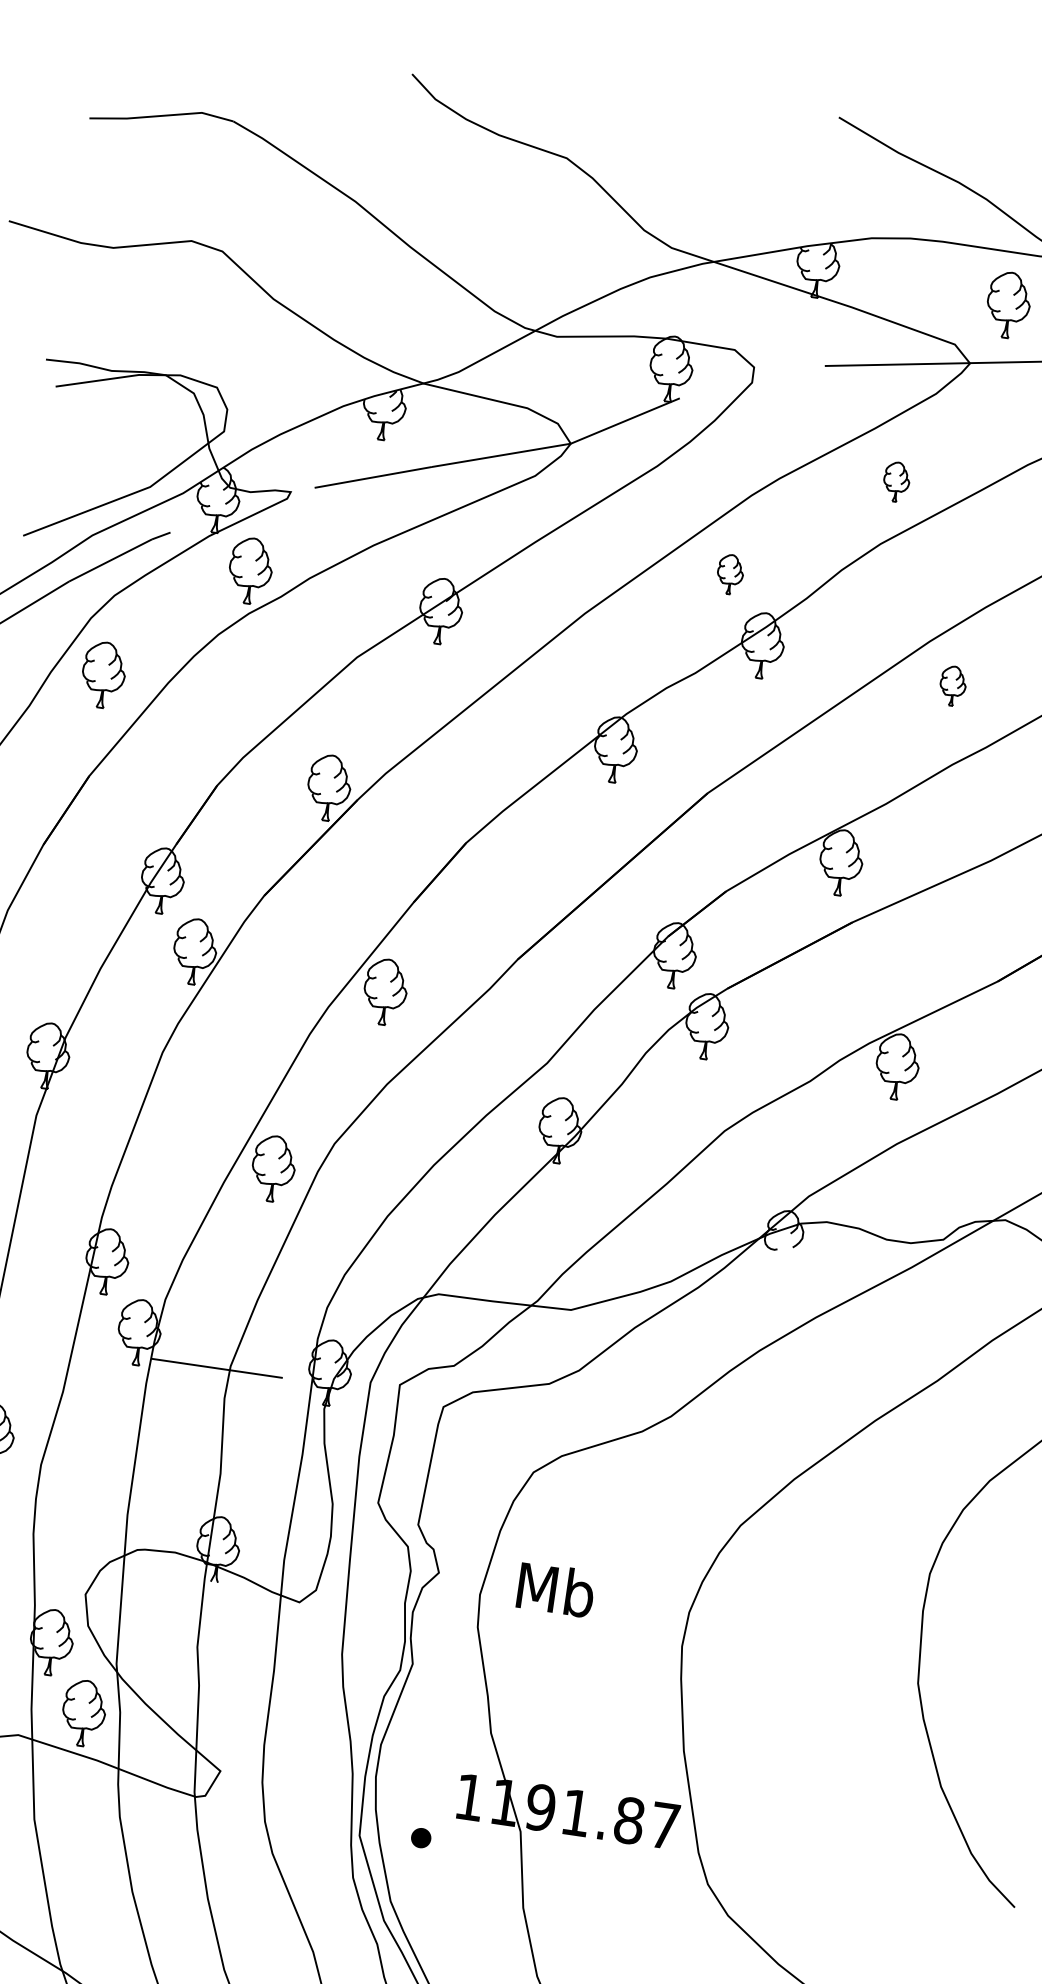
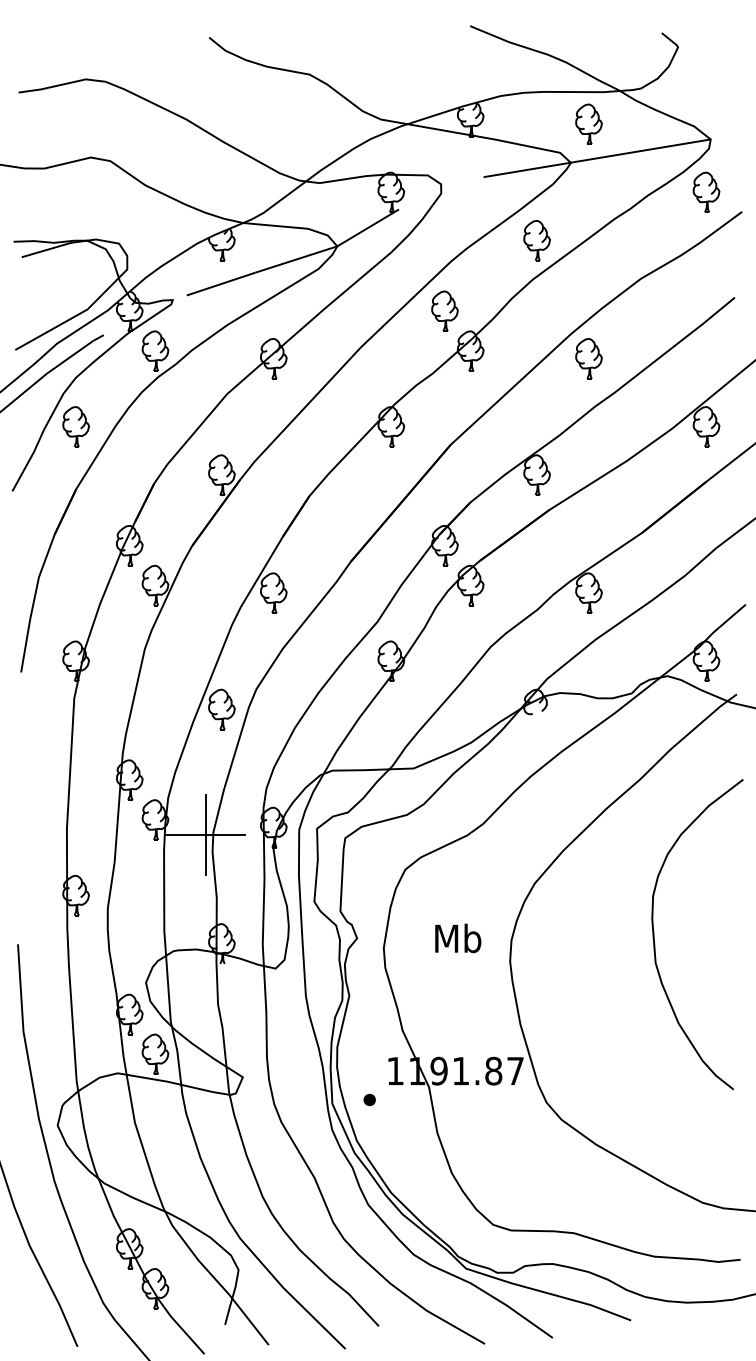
part: (895, 481) -> (536, 240), size x1.67
part: (729, 573) -> (444, 310), size x1.67
part: (952, 685) -> (588, 358), size x1.67
line: (217, 1367) -> (205, 834), added
text: (556, 1589) -> (458, 938), moved

